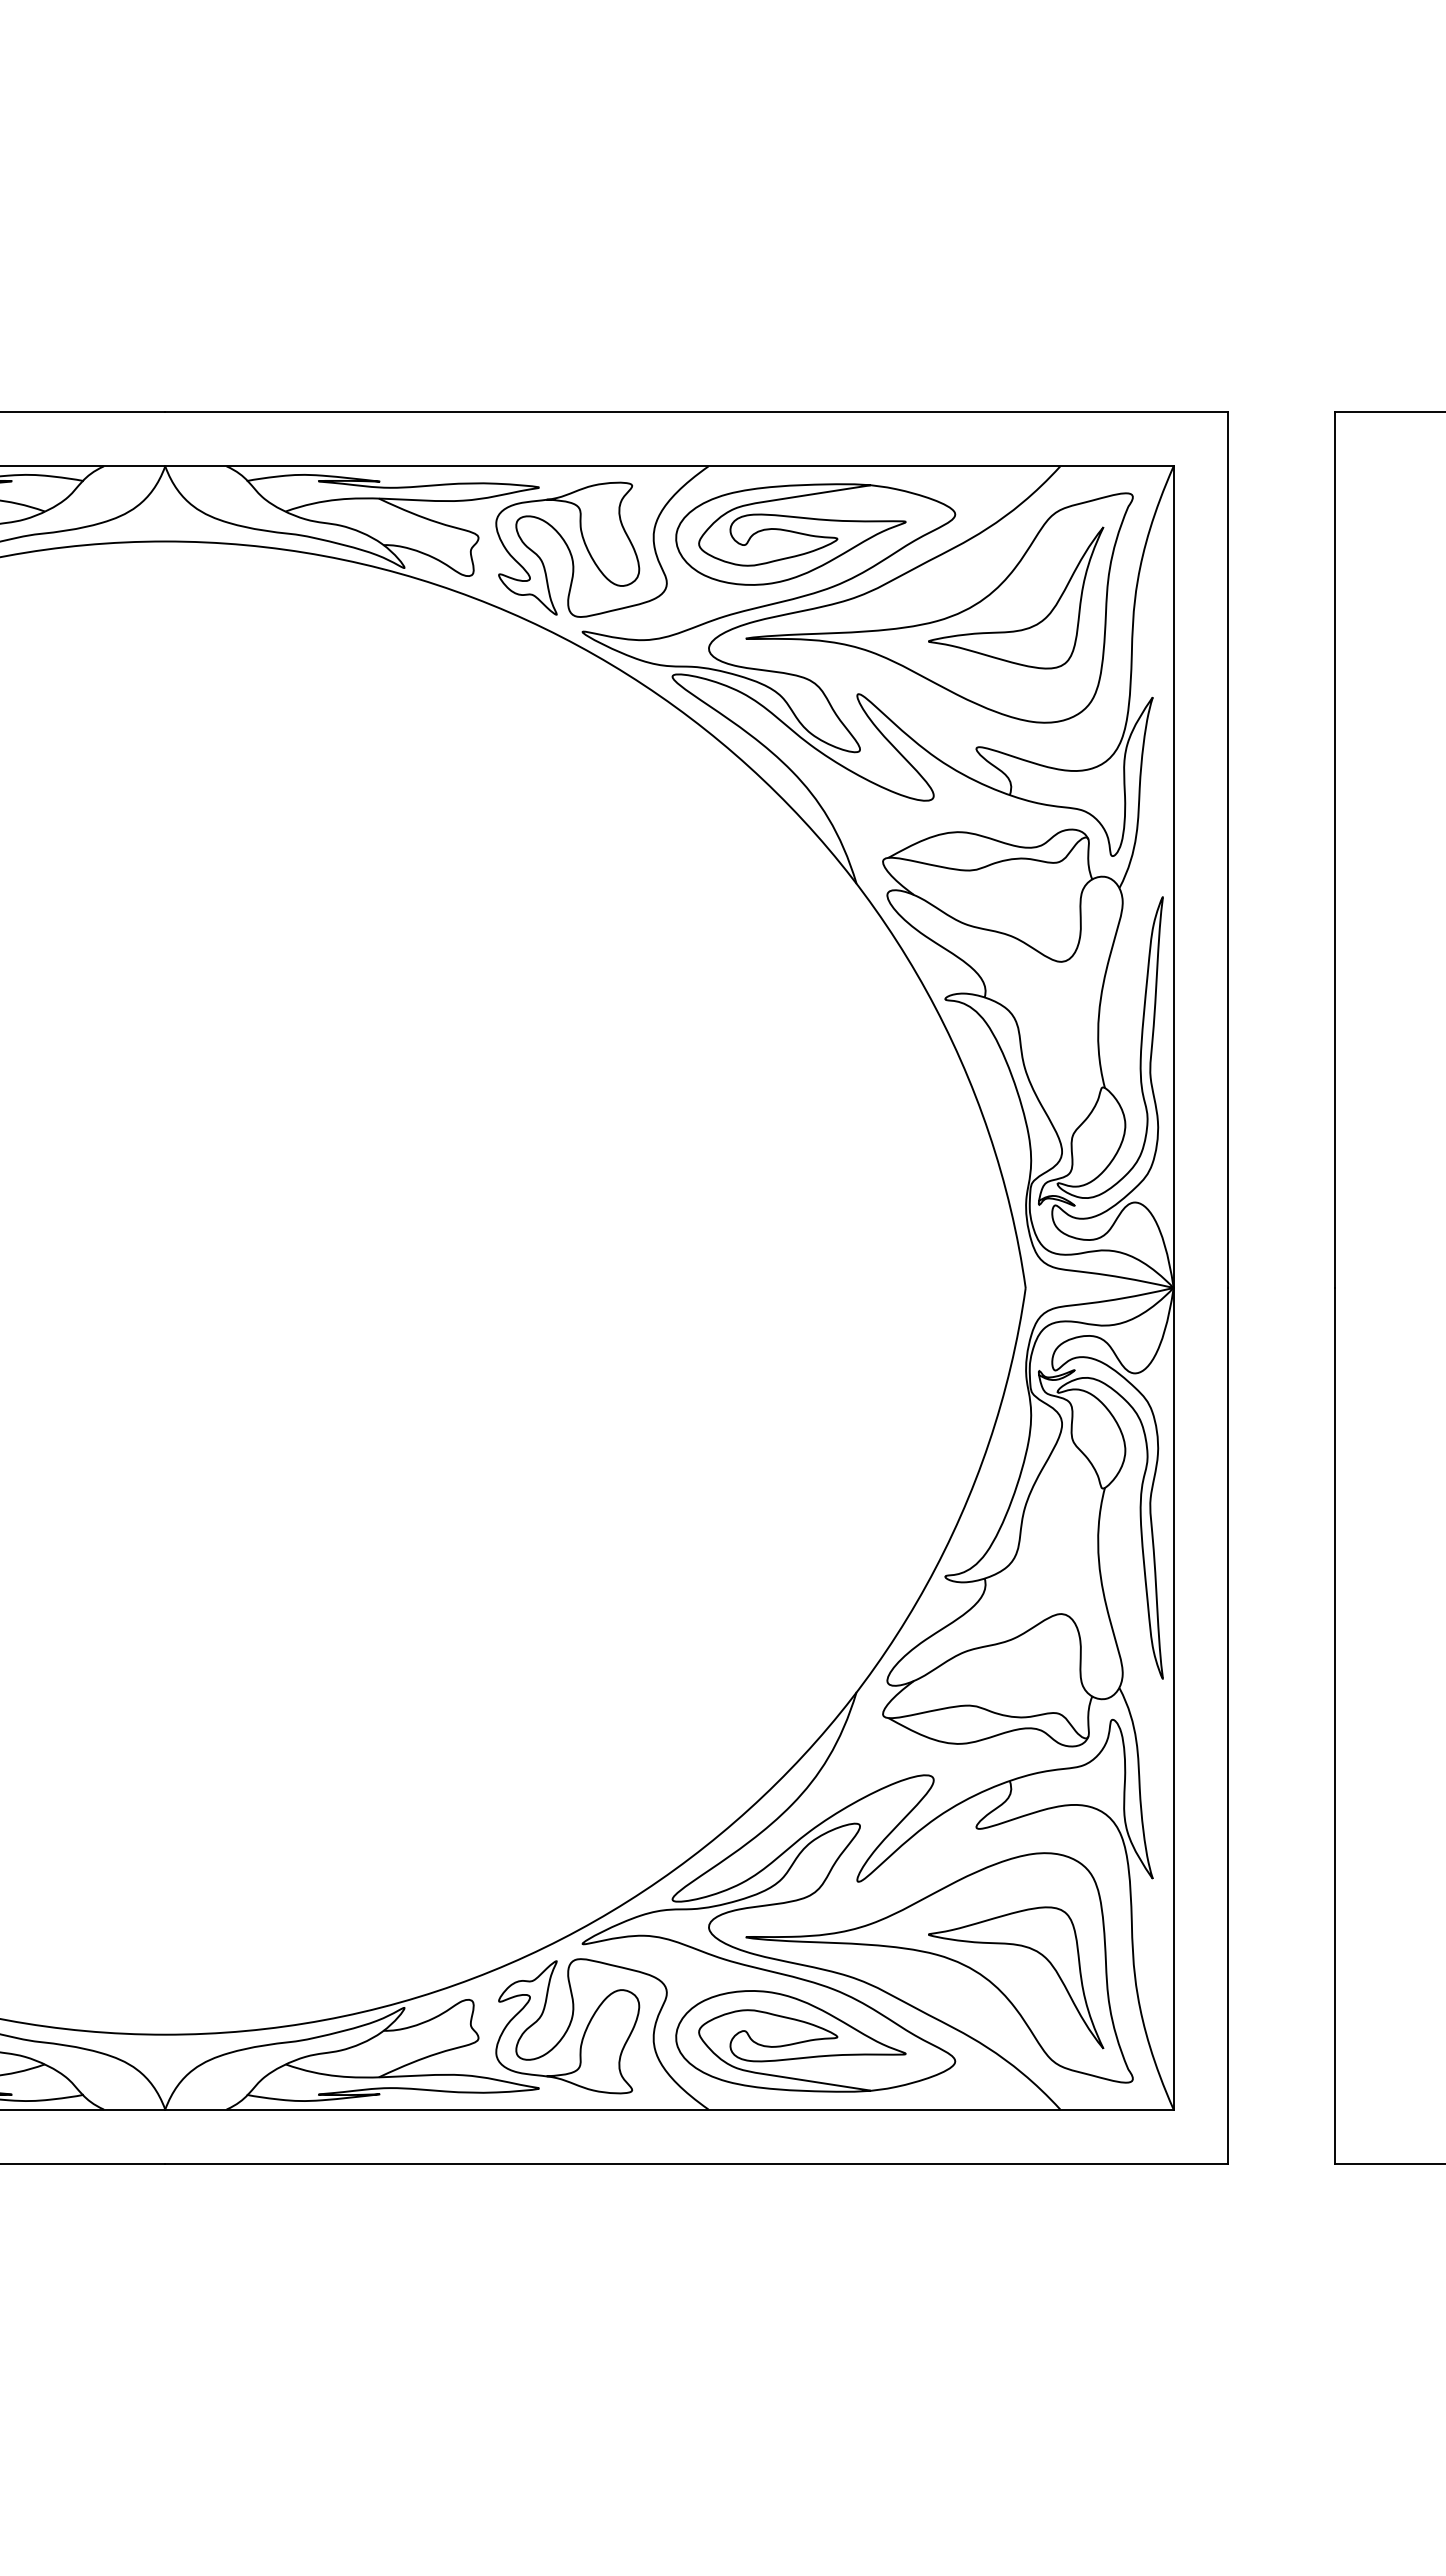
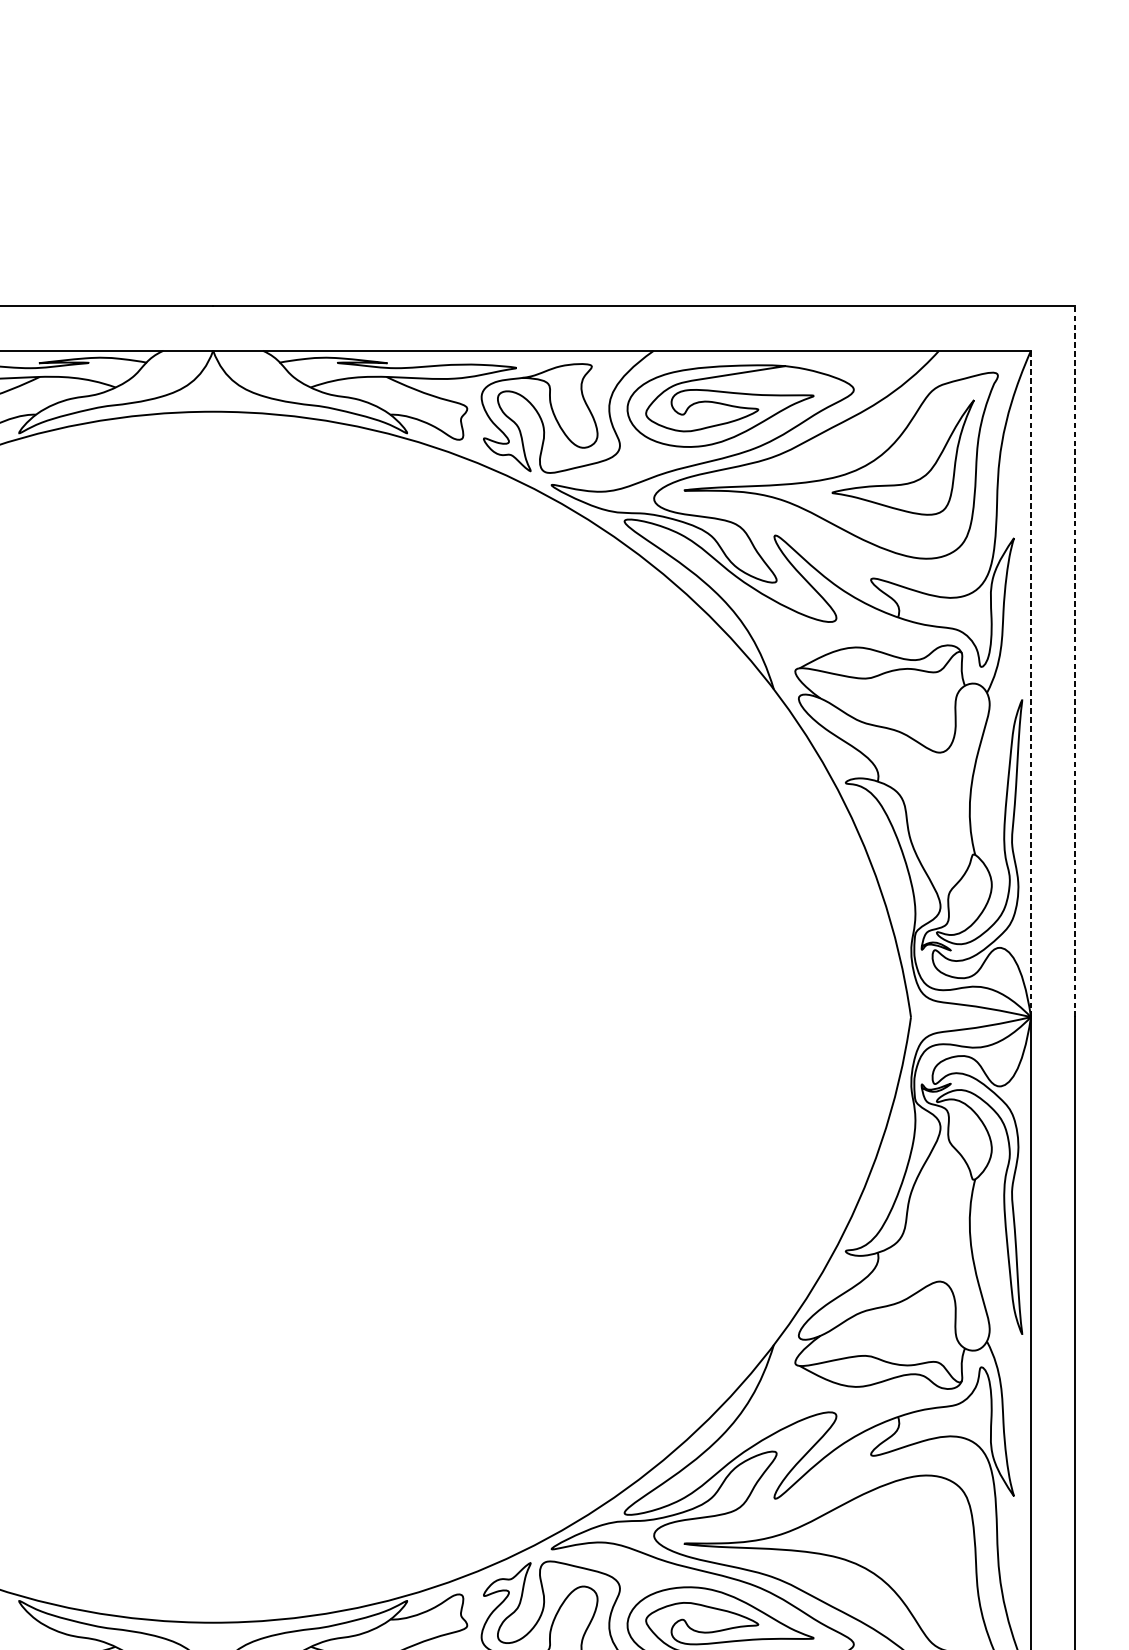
line: (1228, 849) -> (1075, 661), solid -> dashed
line: (1173, 877) -> (1030, 684), solid -> dashed
part: (1023, 1947) -> (909, 1552), removed

